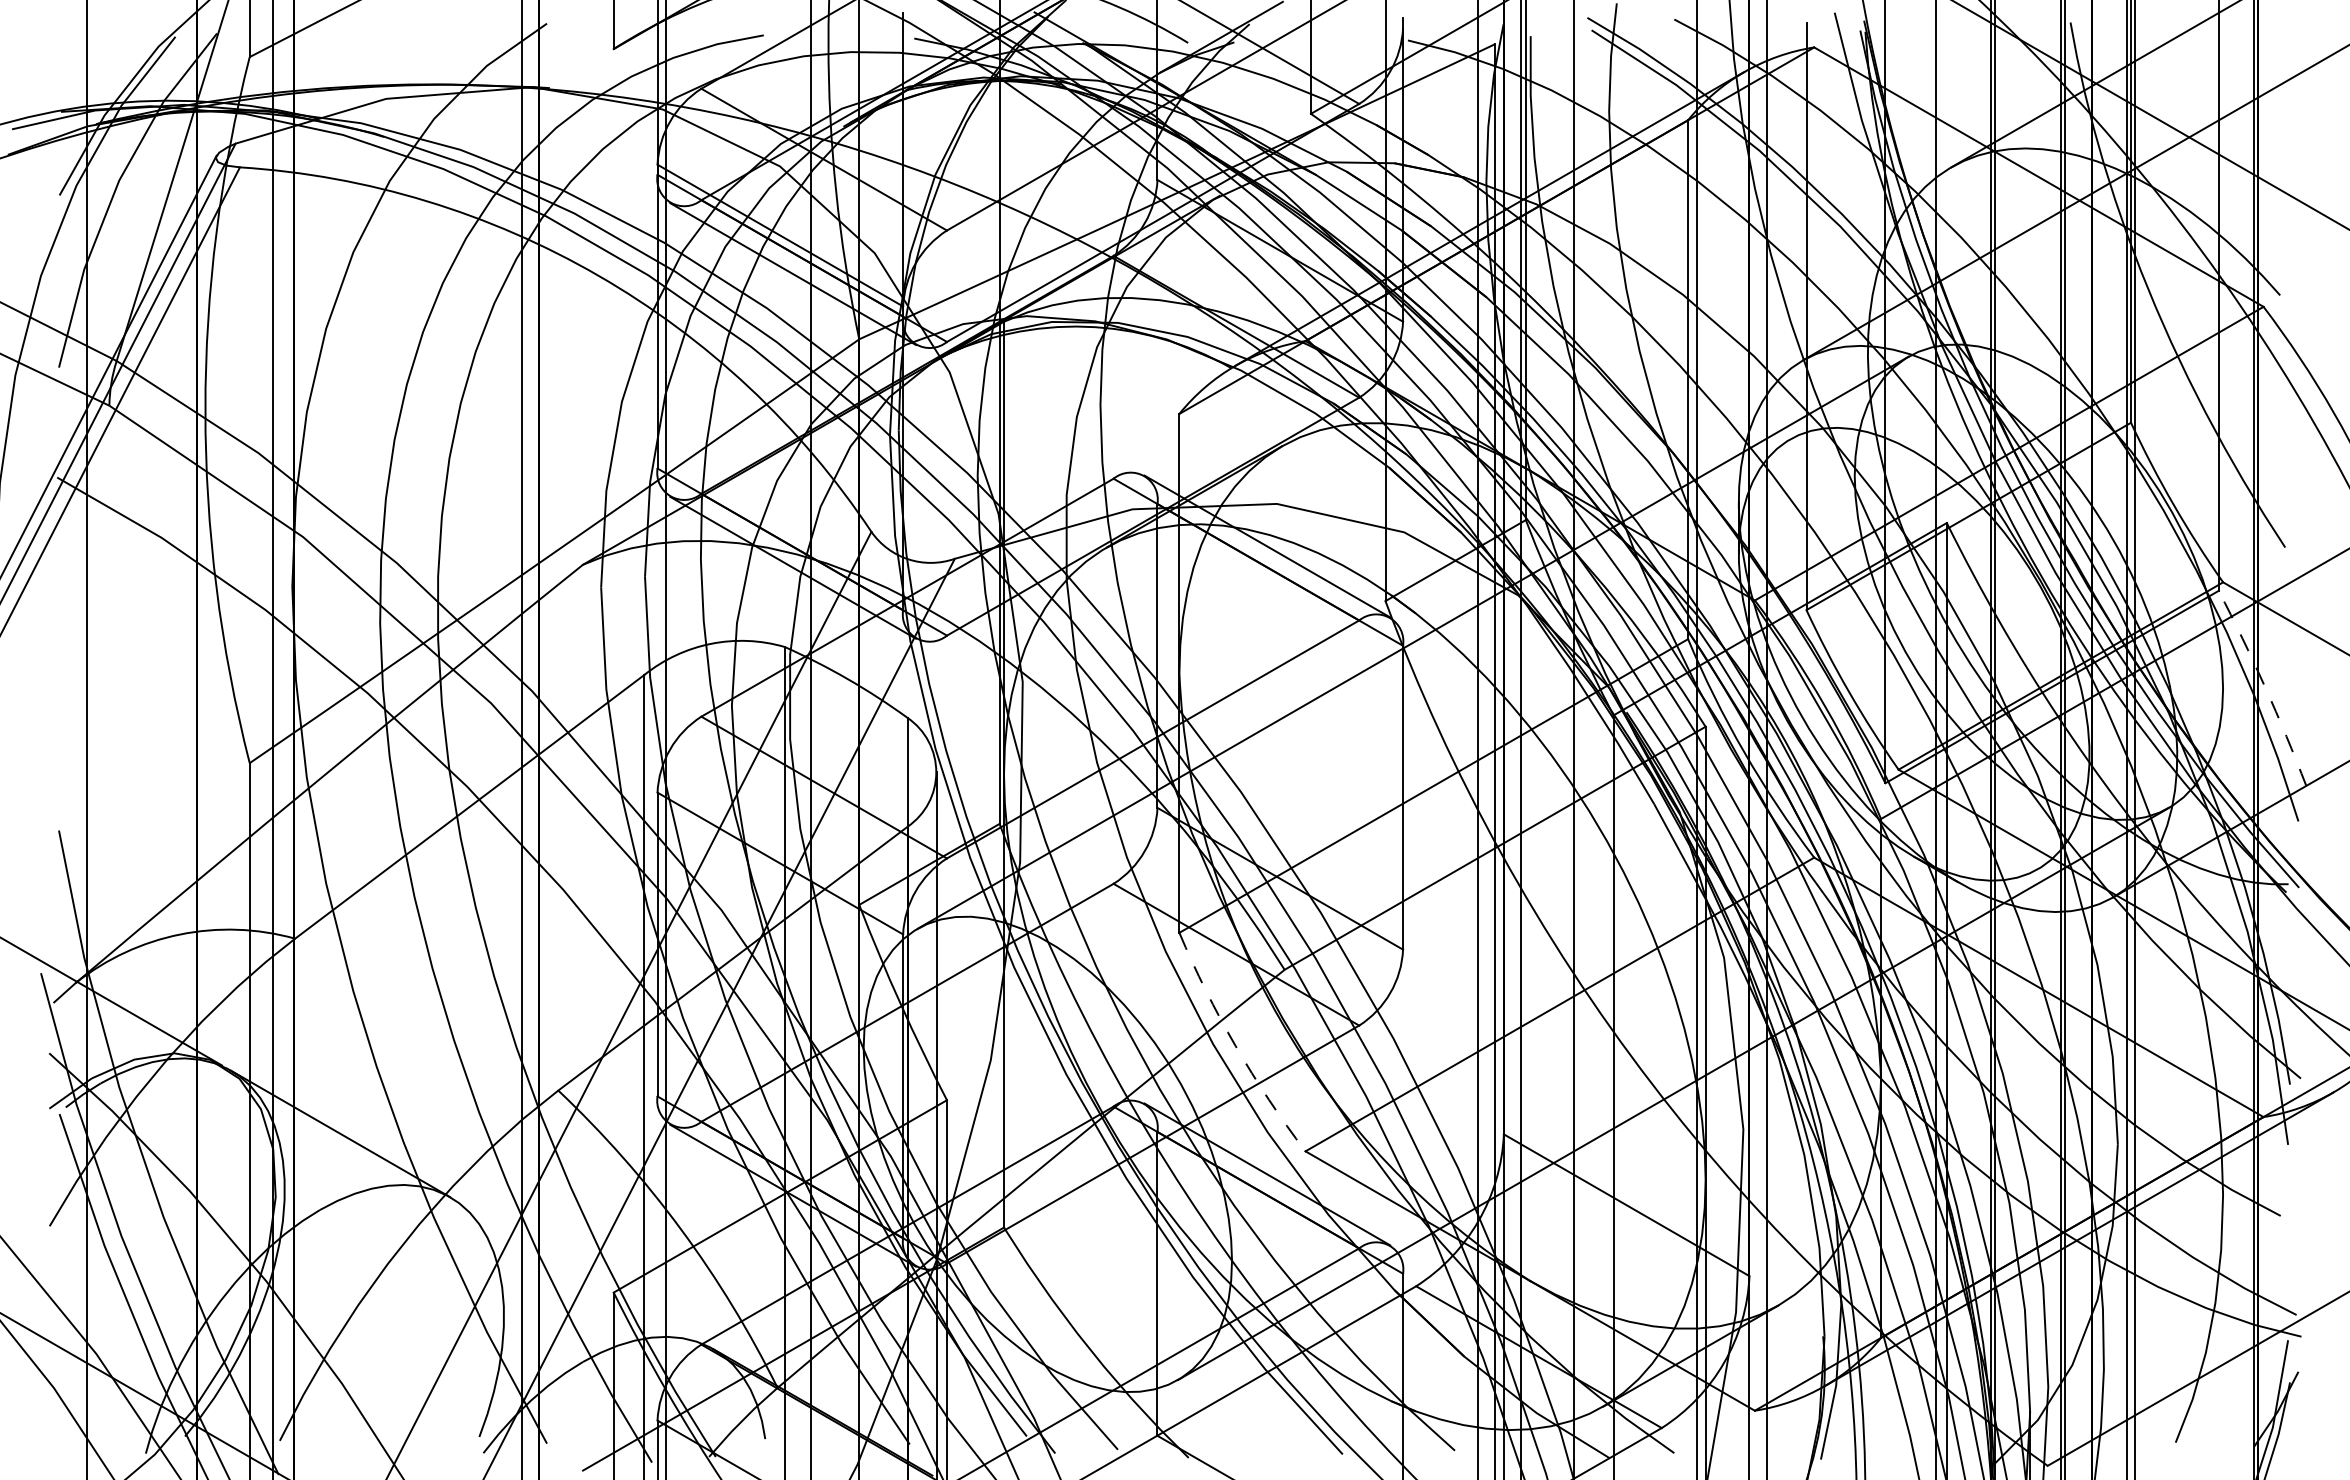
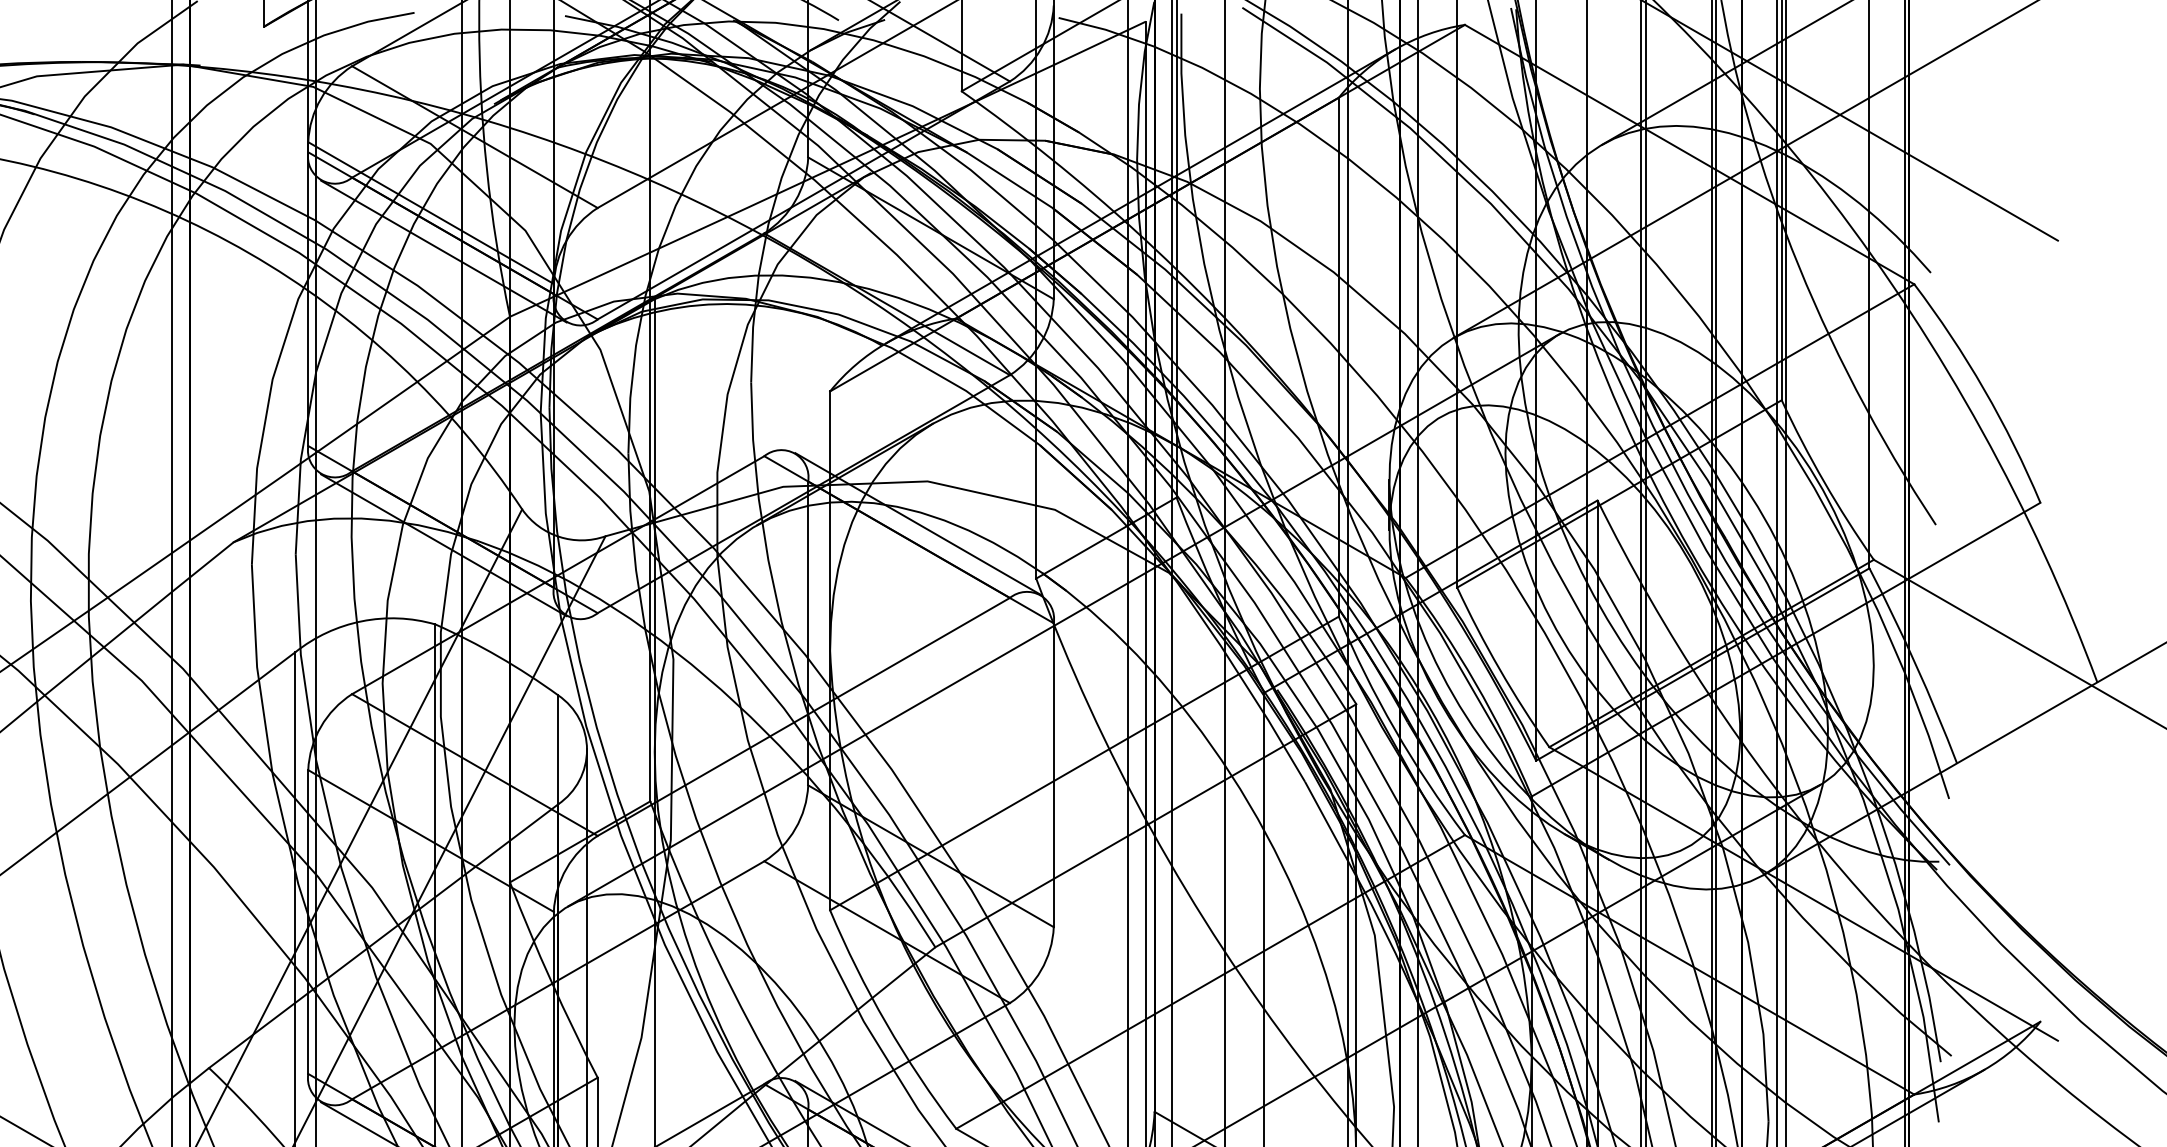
arc: (2265, 687) -> (1916, 664), dashed -> solid
arc: (1235, 1046) -> (886, 1023), dashed -> solid

